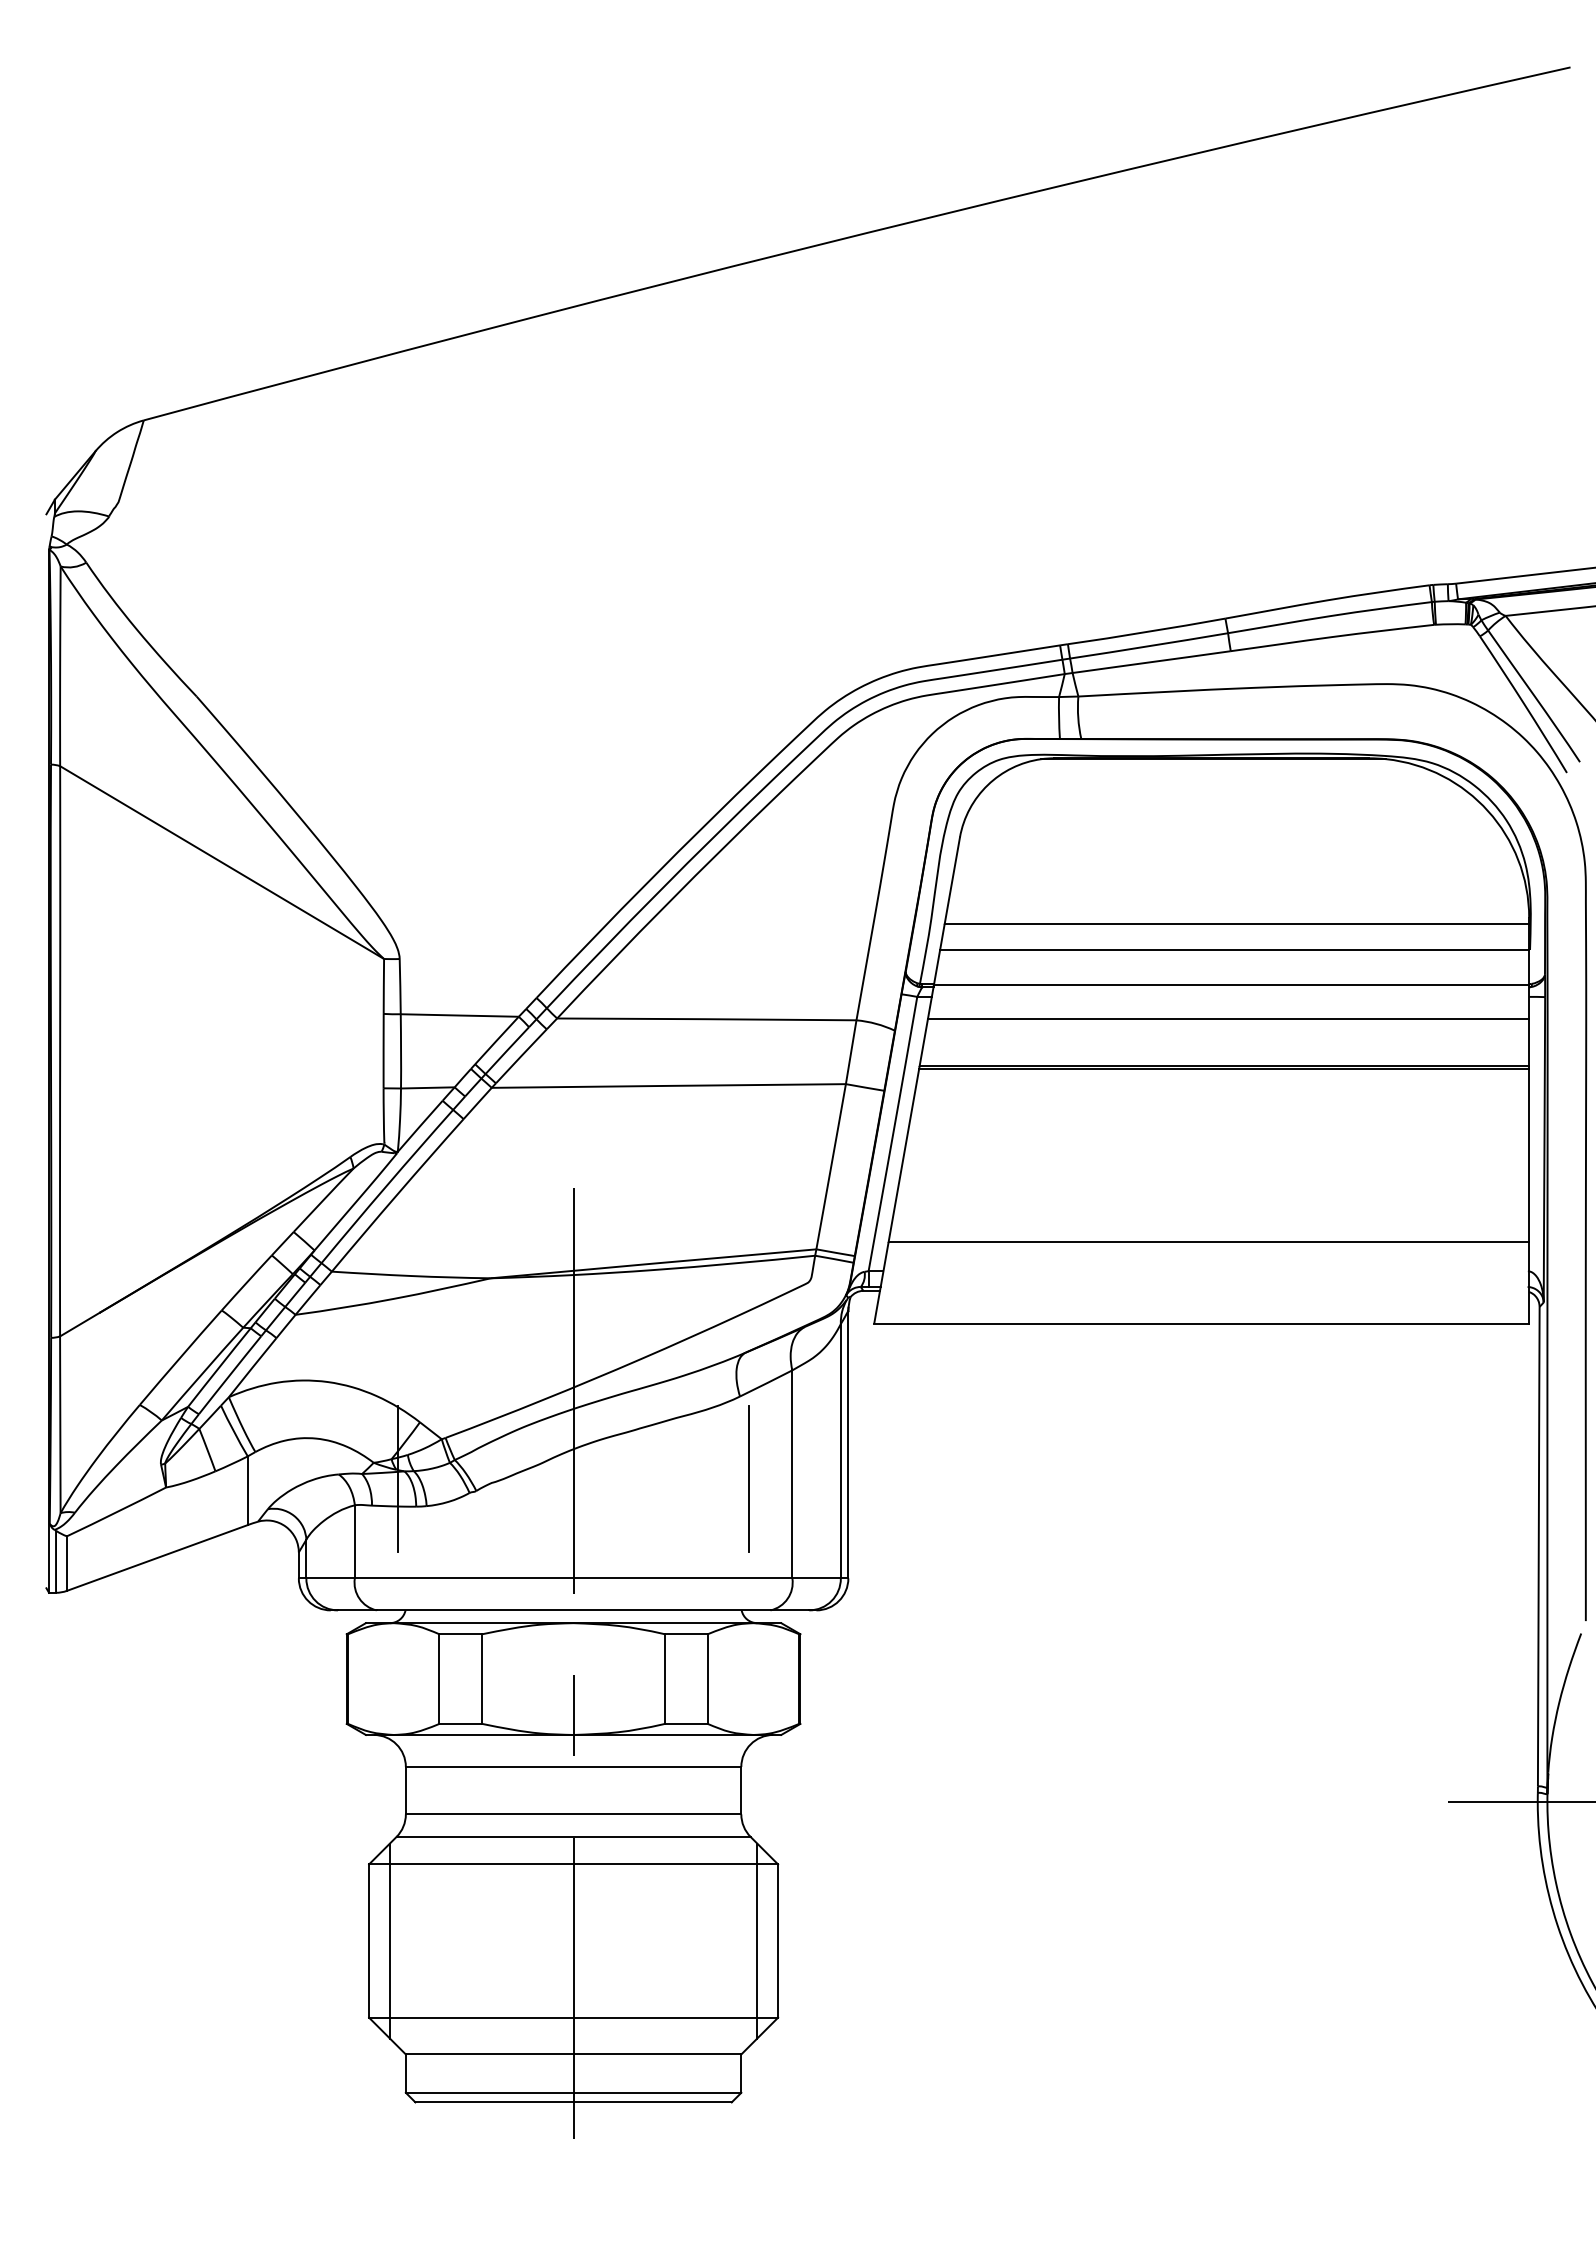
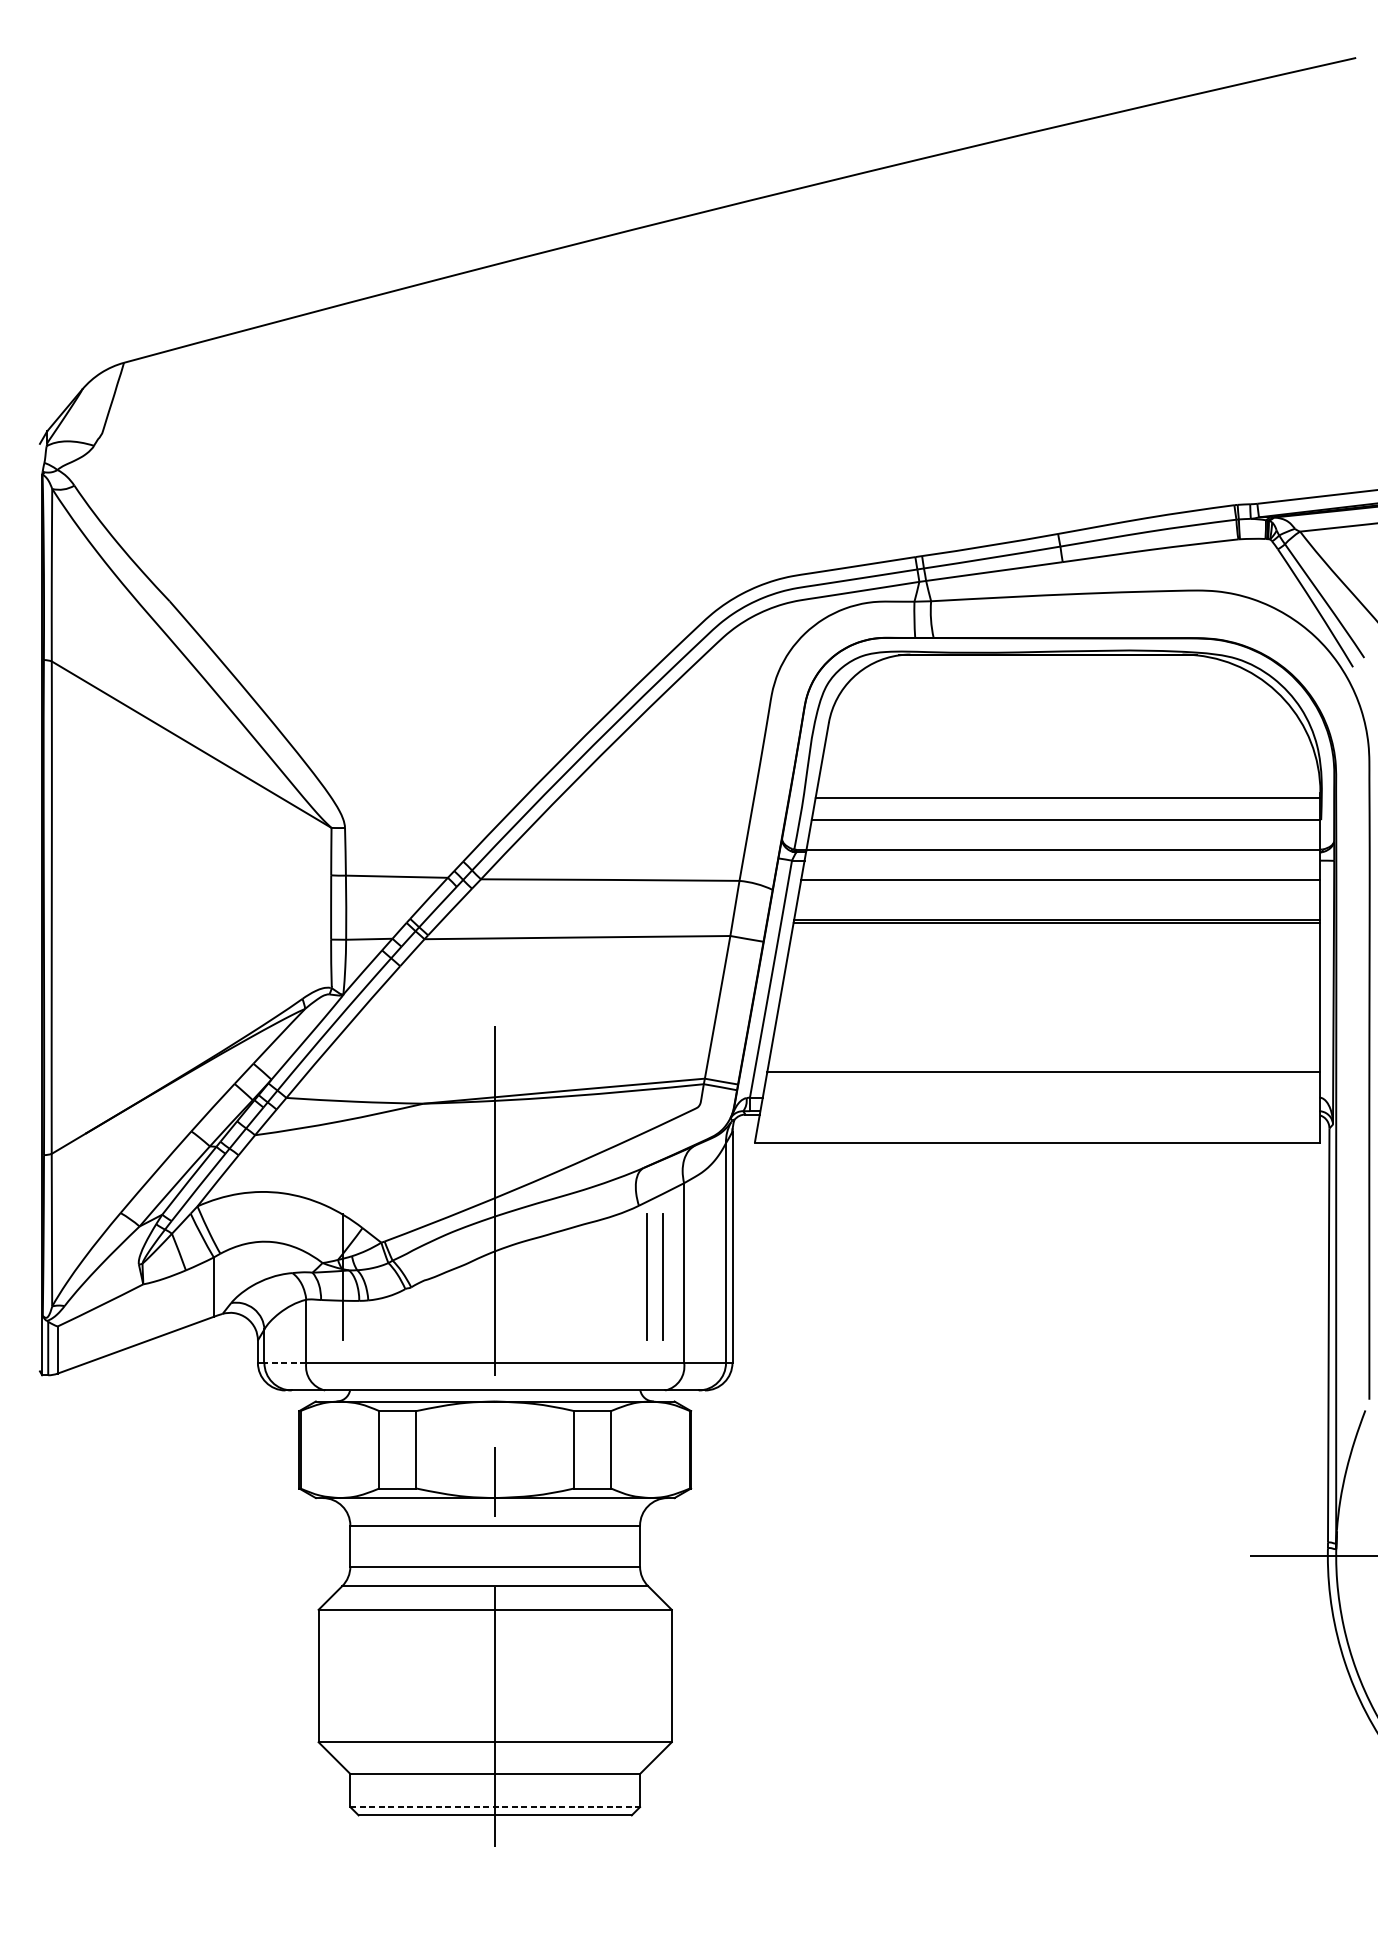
line: (767, 1478) -> (662, 1276), added
line: (330, 1578) -> (285, 1362), solid -> dashed
line: (389, 1940) -> (336, 1675), removed
line: (757, 1940) -> (654, 1675), removed
line: (573, 2092) -> (495, 1806), solid -> dashed

